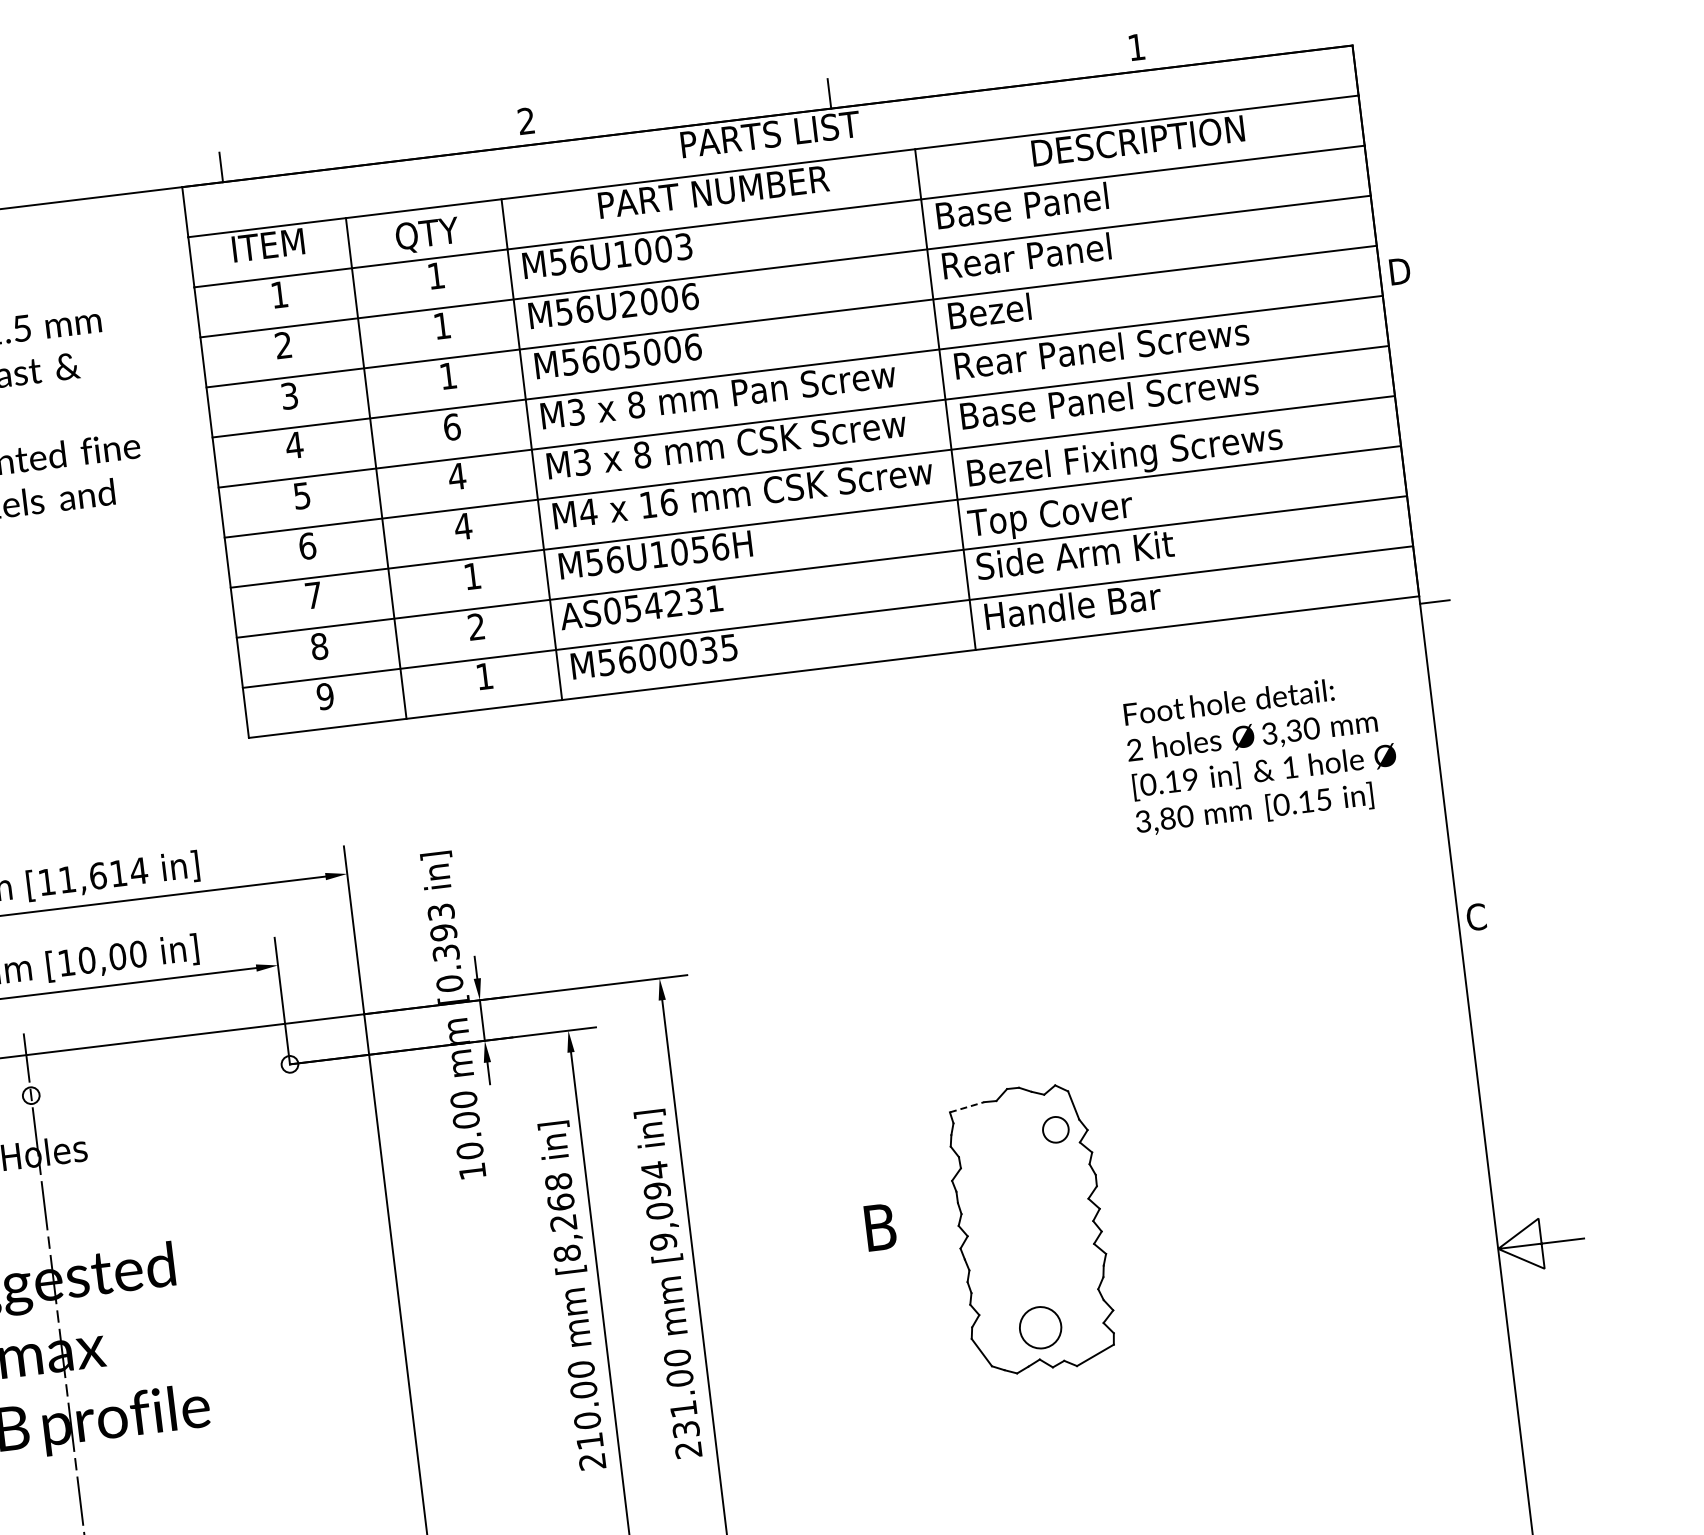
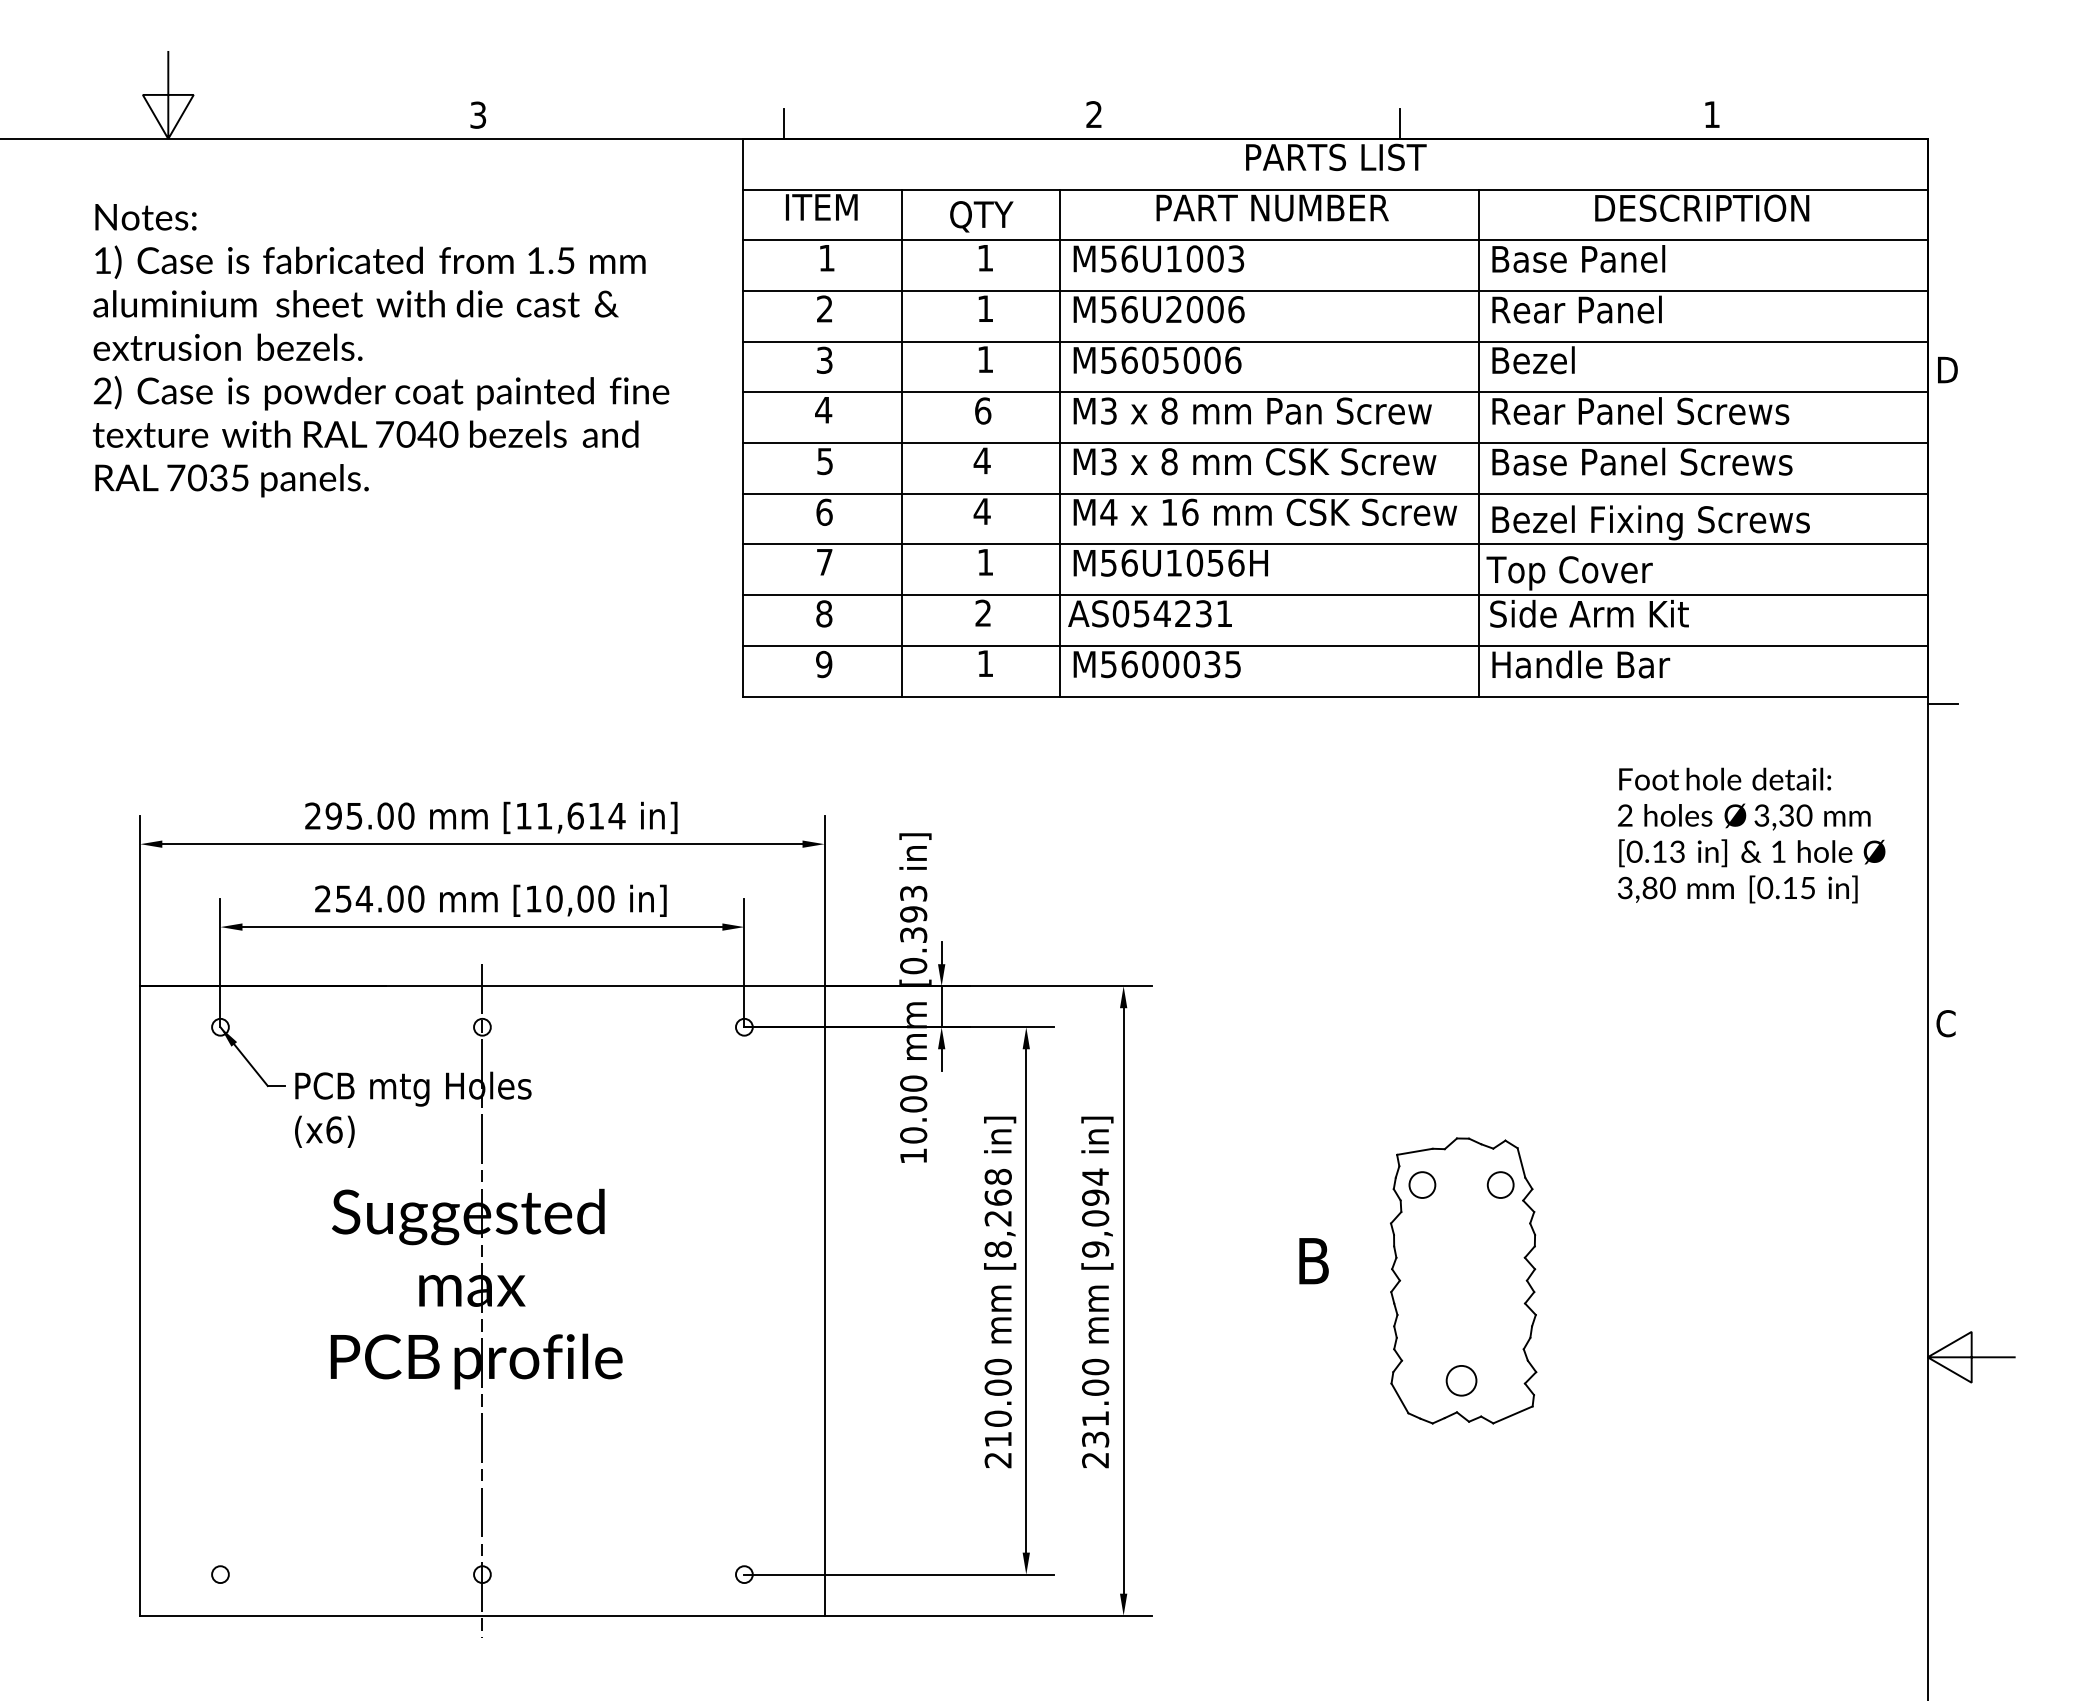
text: (1190, 779) -> (1677, 851), [0.19 -> [0.13
line: (967, 1106) -> (1415, 1151), dashed -> solid
circle: (978, 1138) -> (1422, 1184), added
circle: (1040, 1327) -> (1461, 1380), size x0.71

